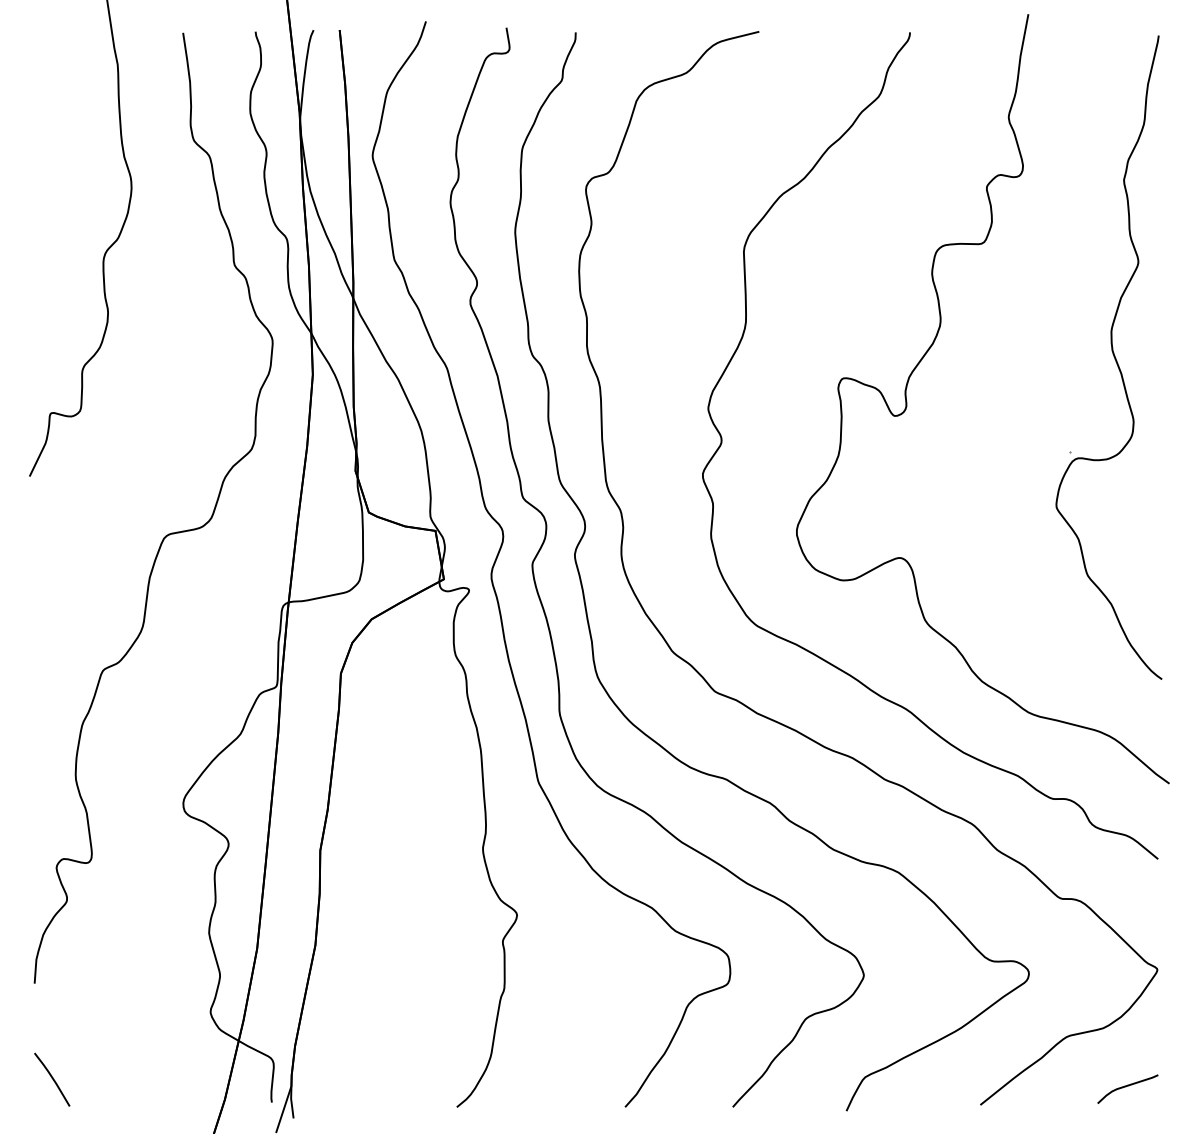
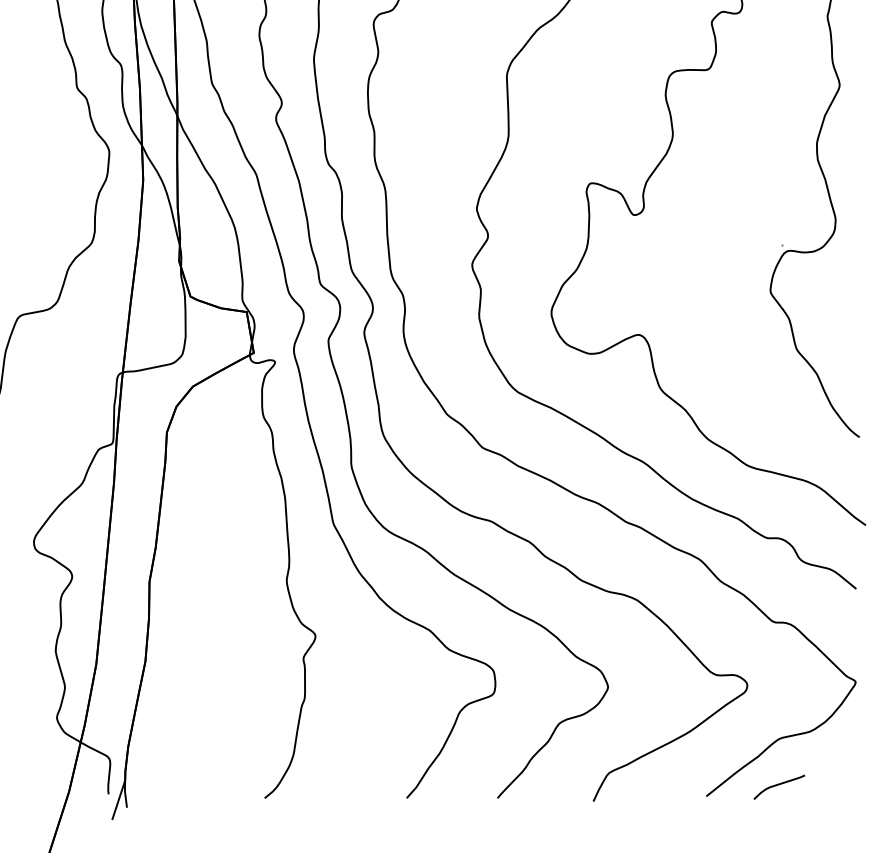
curve: (1127, 1086) -> (779, 784), moved

